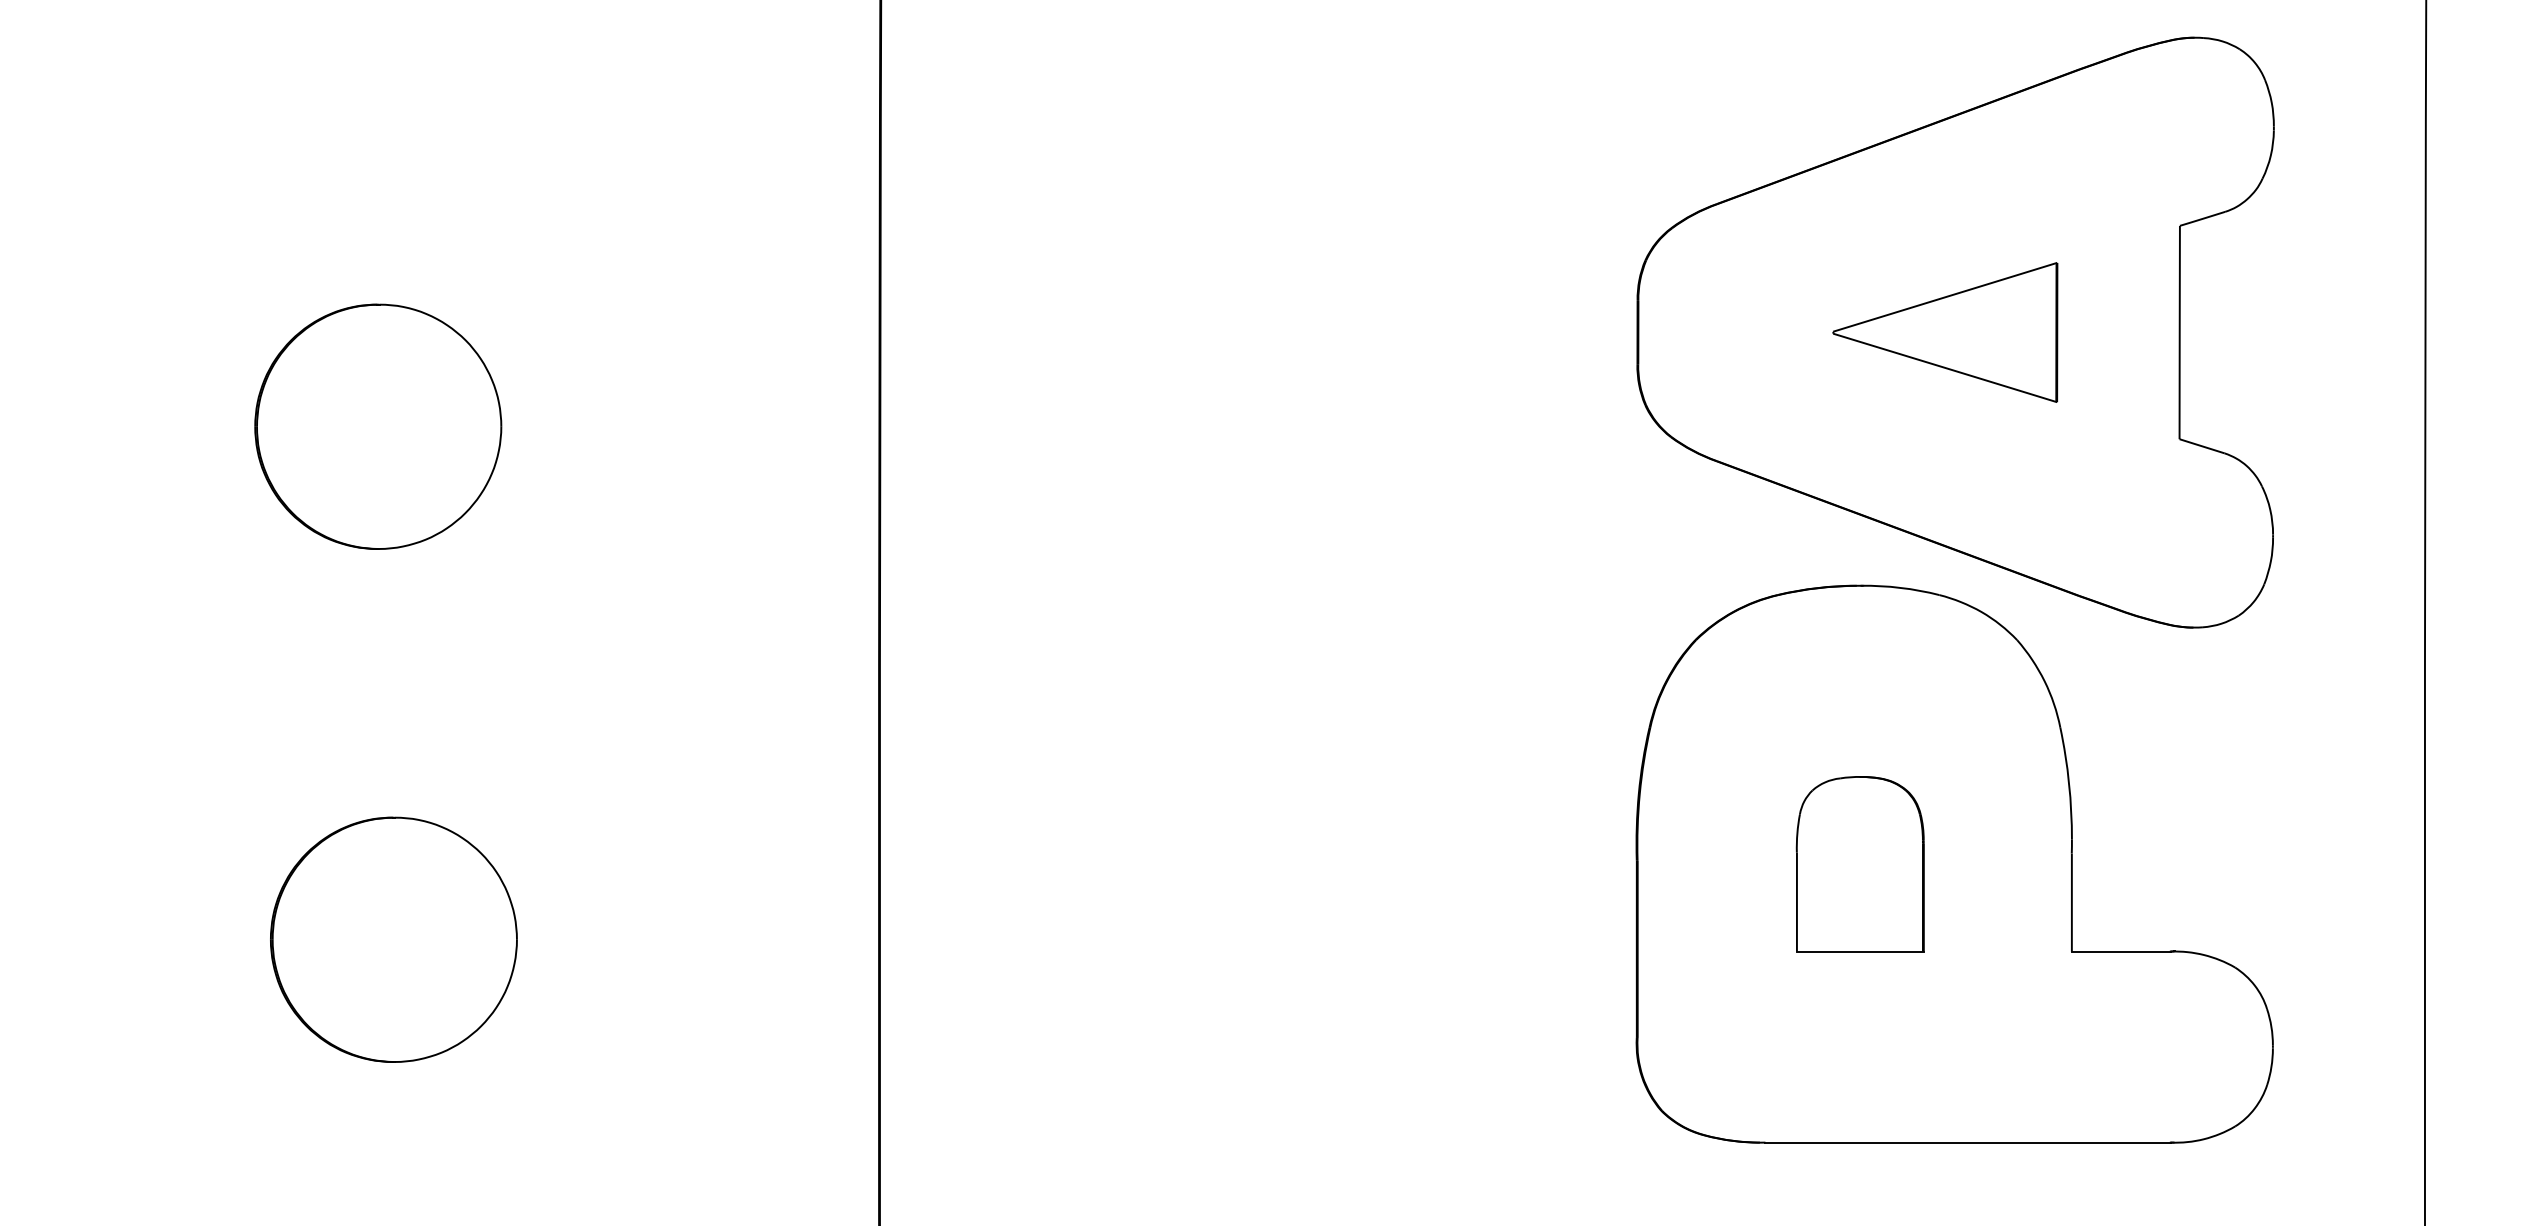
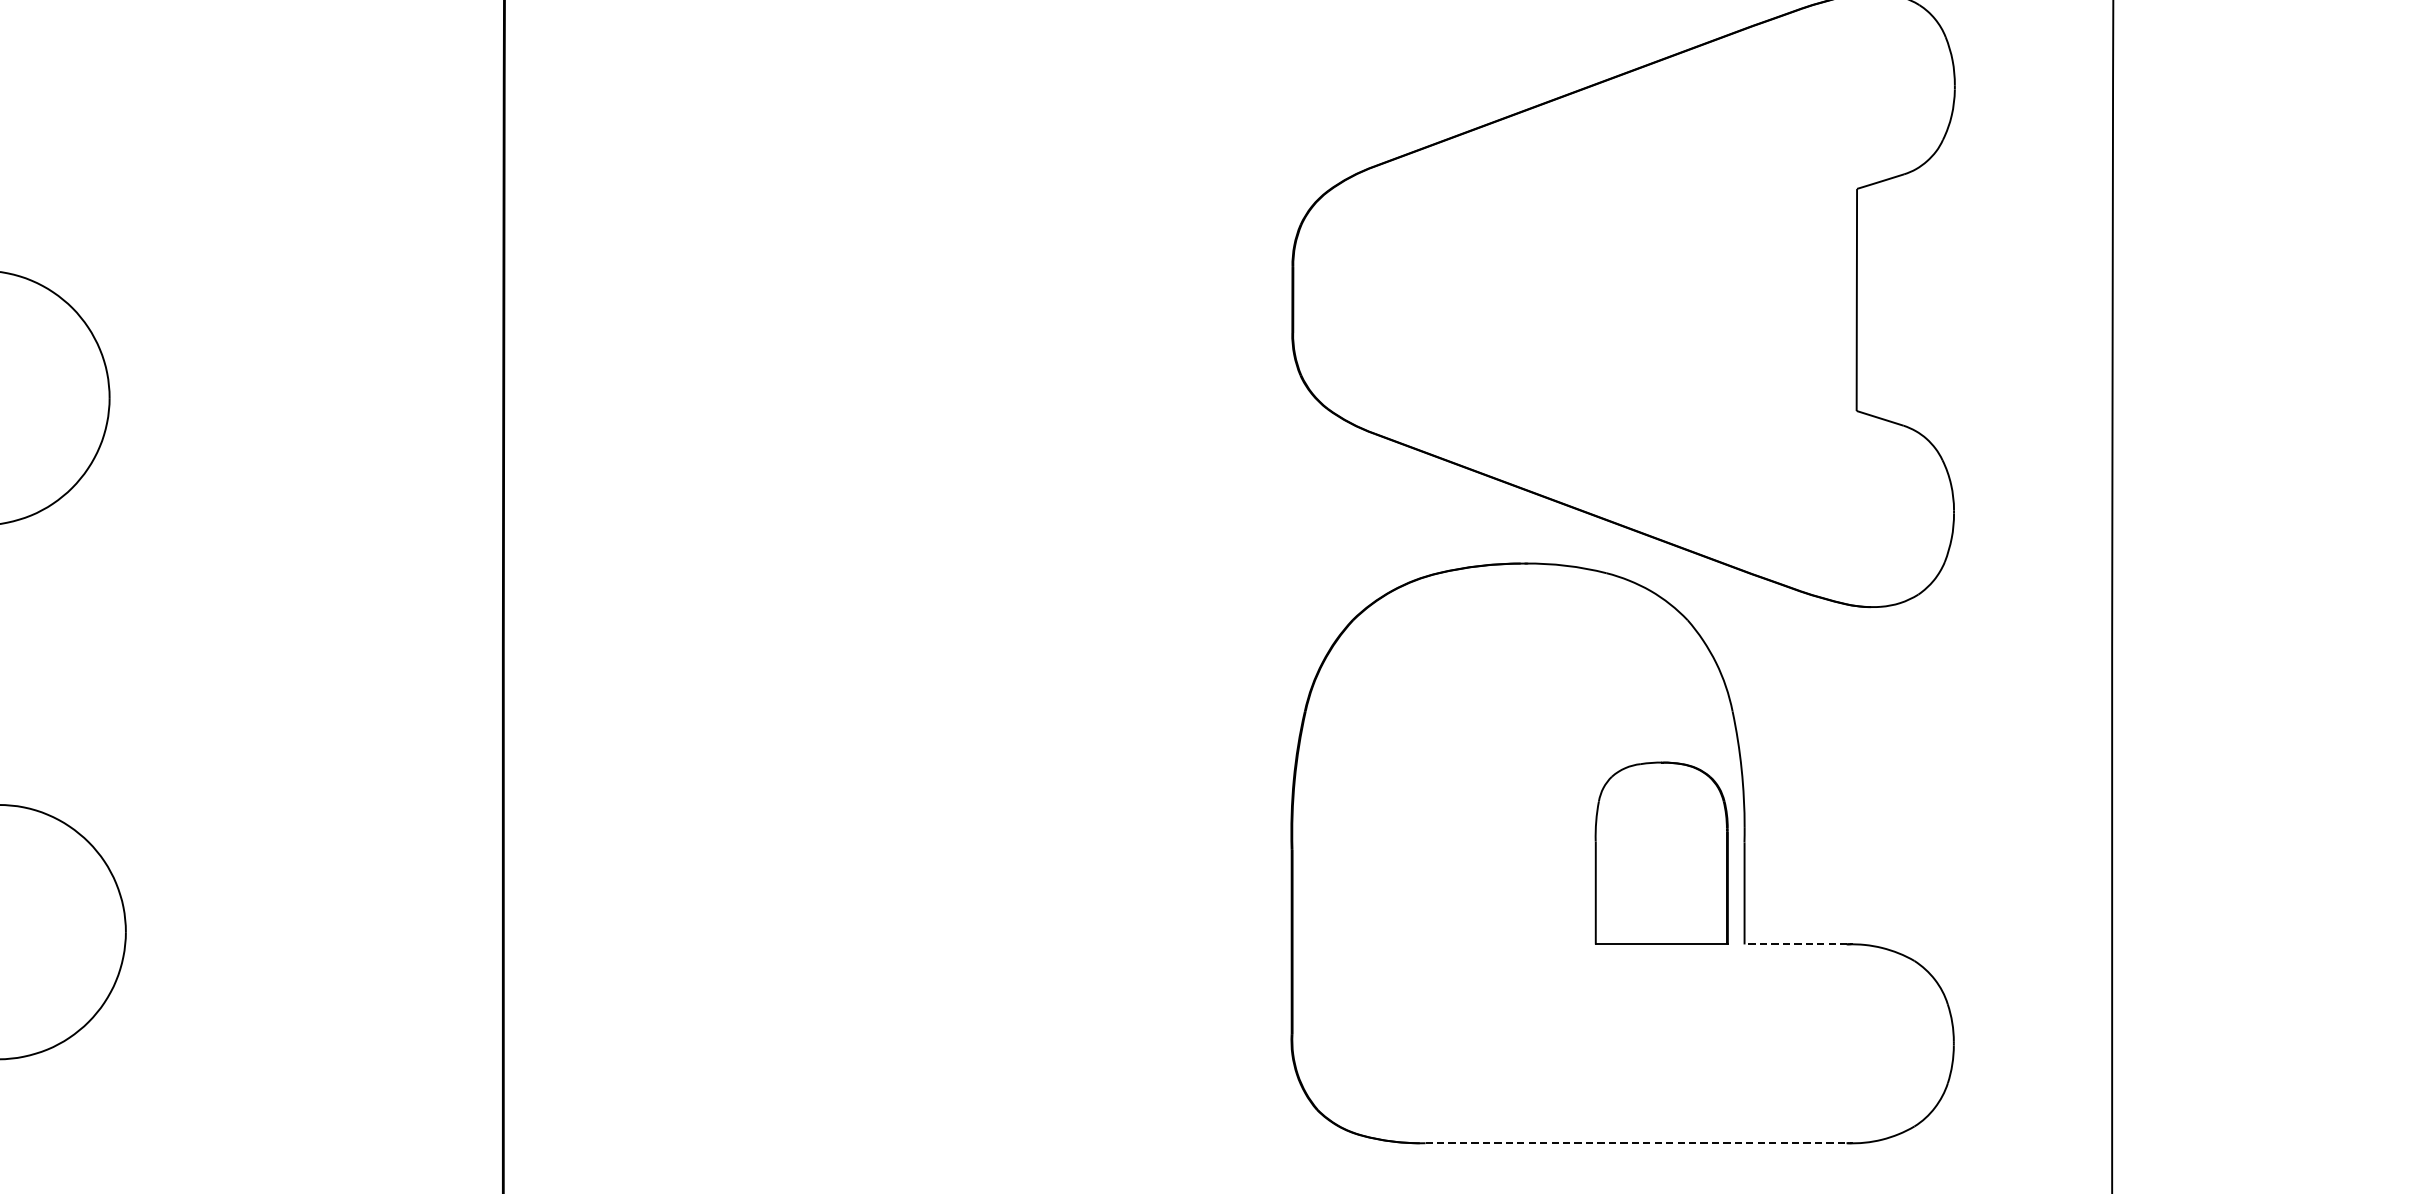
part: (1945, 332) -> (1613, 299), removed
part: (1859, 864) -> (1660, 853), moved
line: (2120, 951) -> (1795, 944), solid -> dashed
line: (1968, 1142) -> (1636, 1143), solid -> dashed

